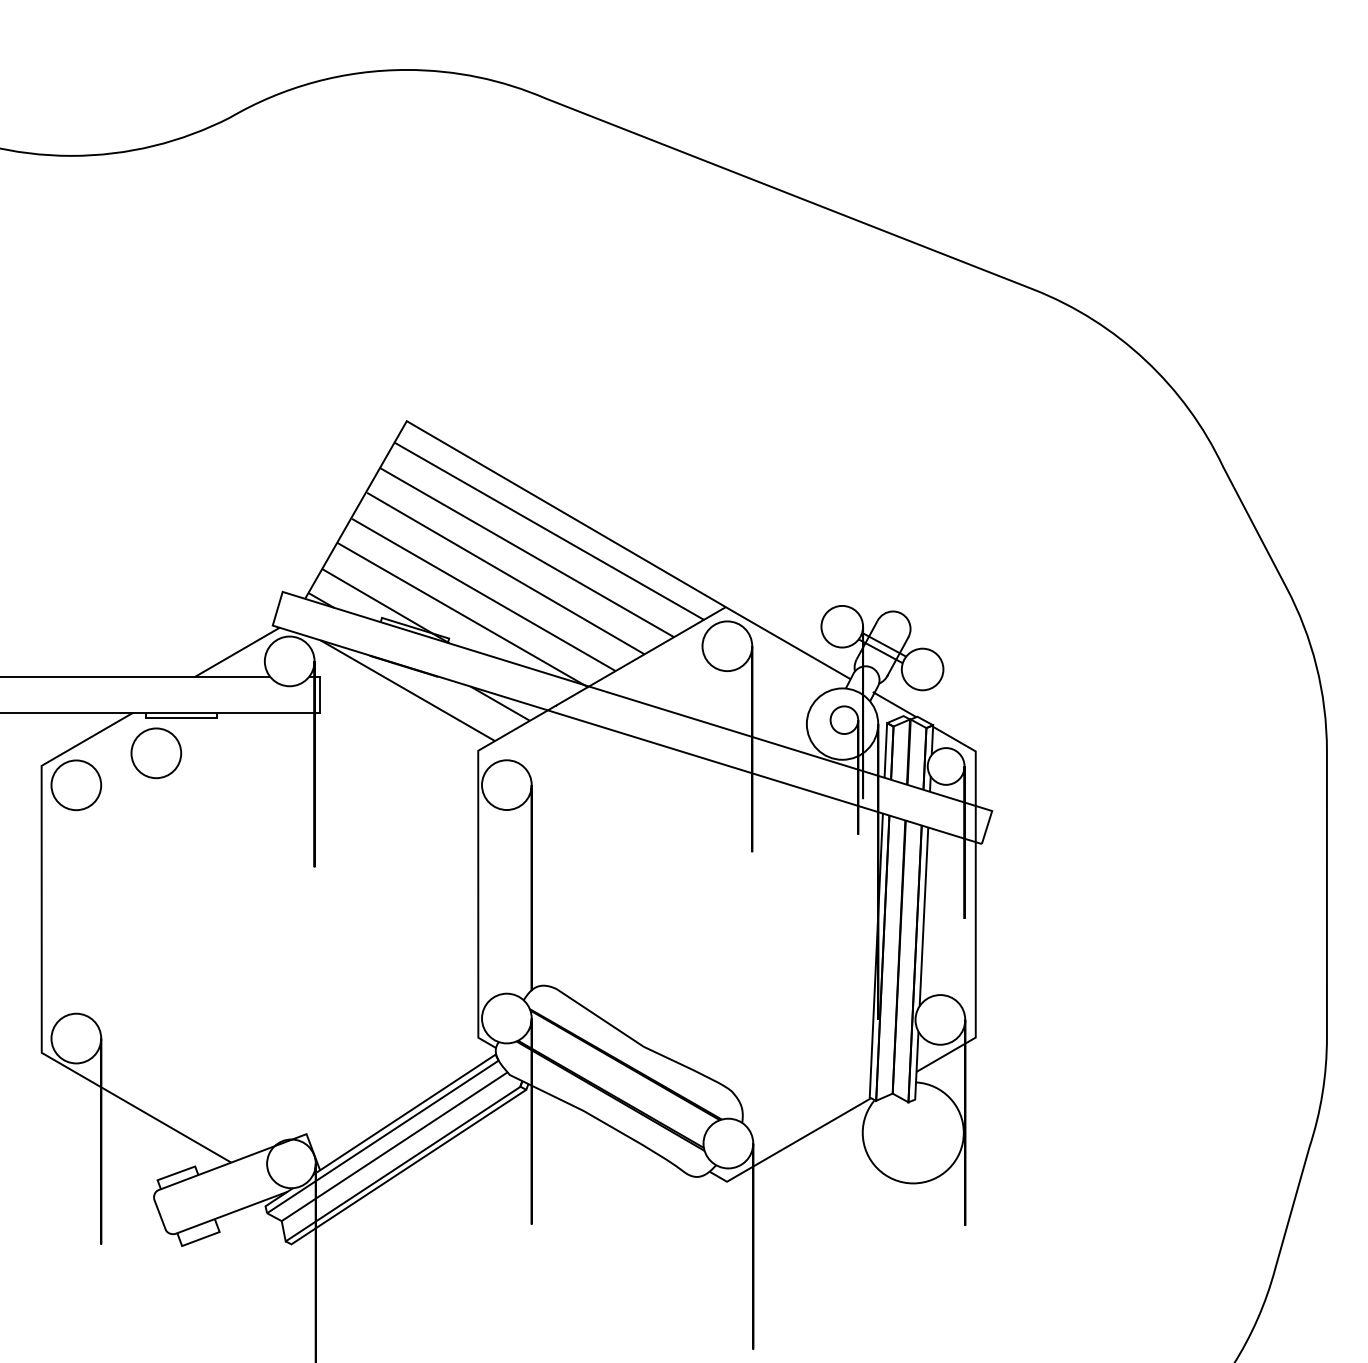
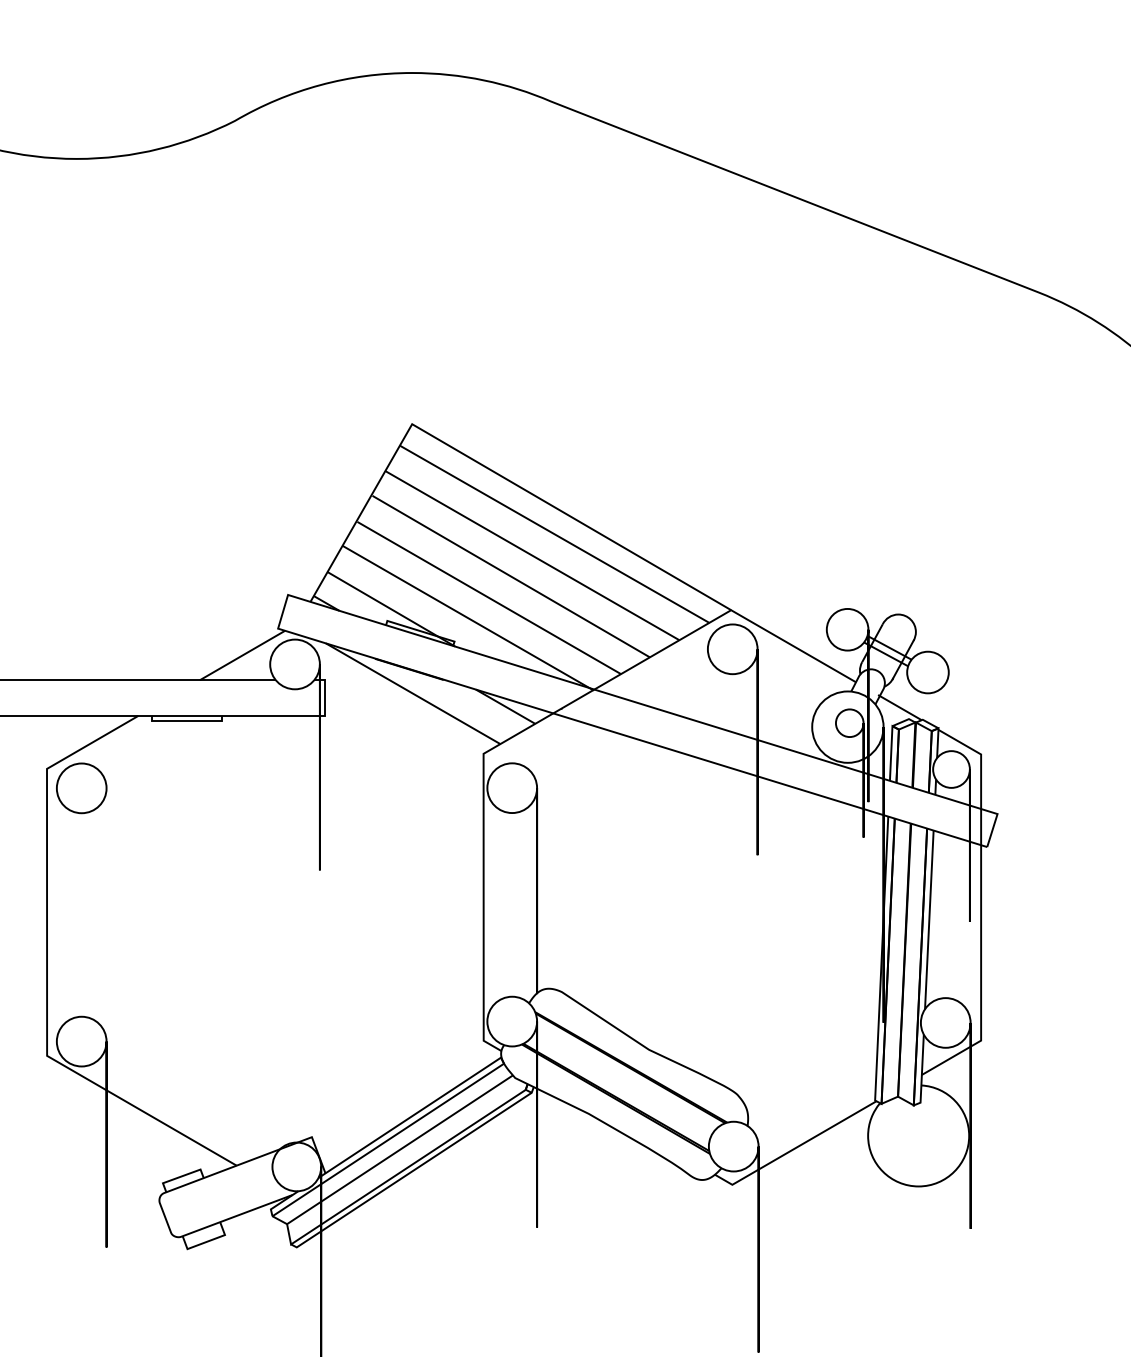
part: (156, 753) -> (161, 756), removed

